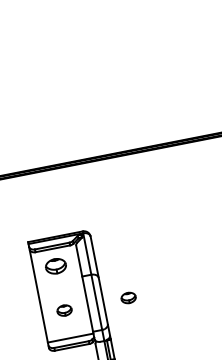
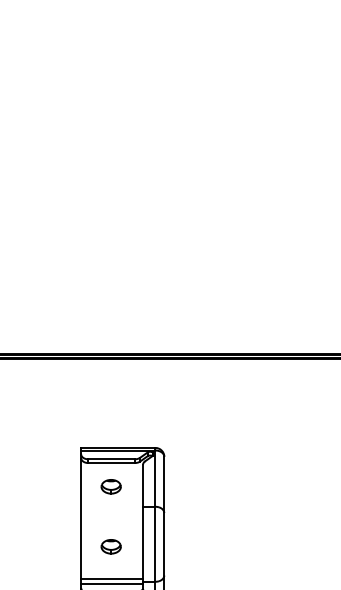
part: (55, 266) -> (110, 486), size x0.71
part: (128, 297) -> (197, 546), removed
line: (70, 334) -> (112, 579), added

